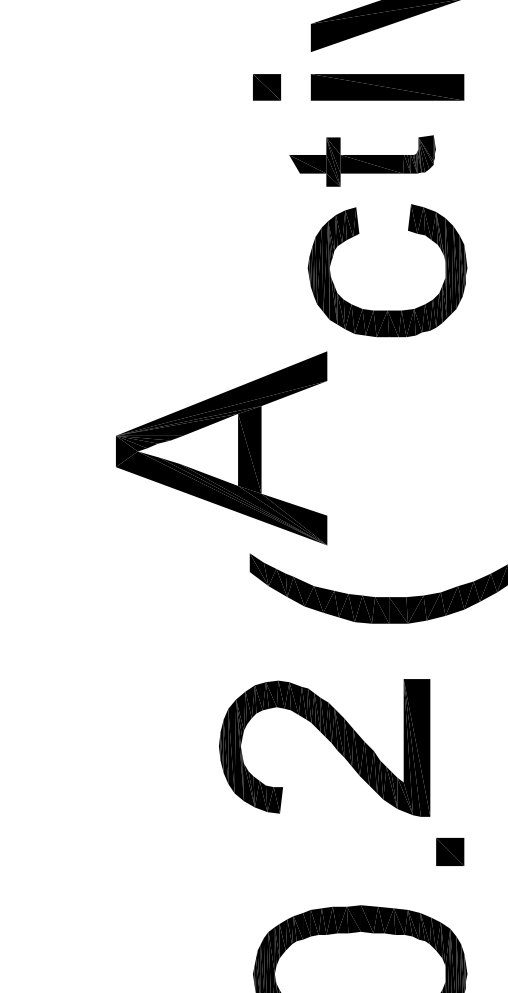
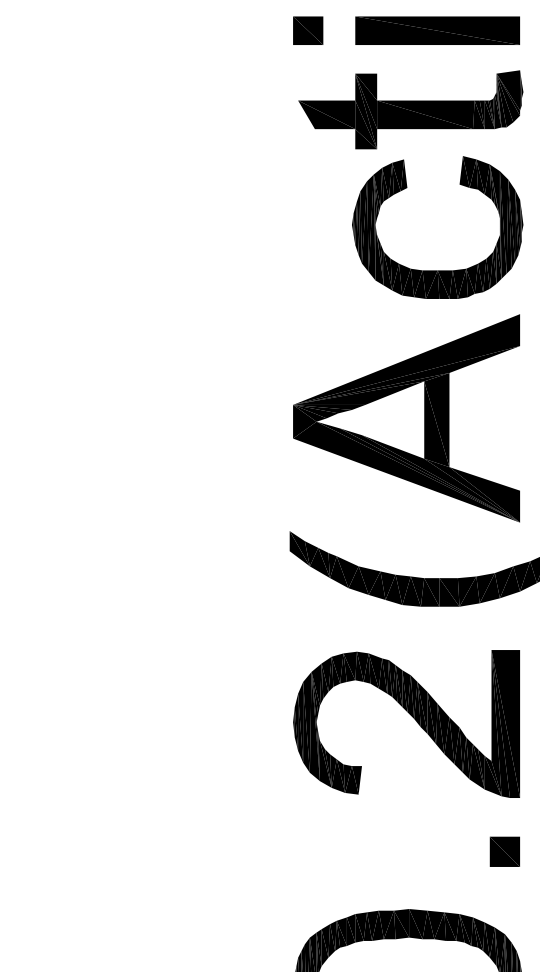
part: (362, 160) -> (410, 109), size x1.43
part: (221, 448) -> (406, 418), moved
part: (329, 741) -> (411, 717), moved

